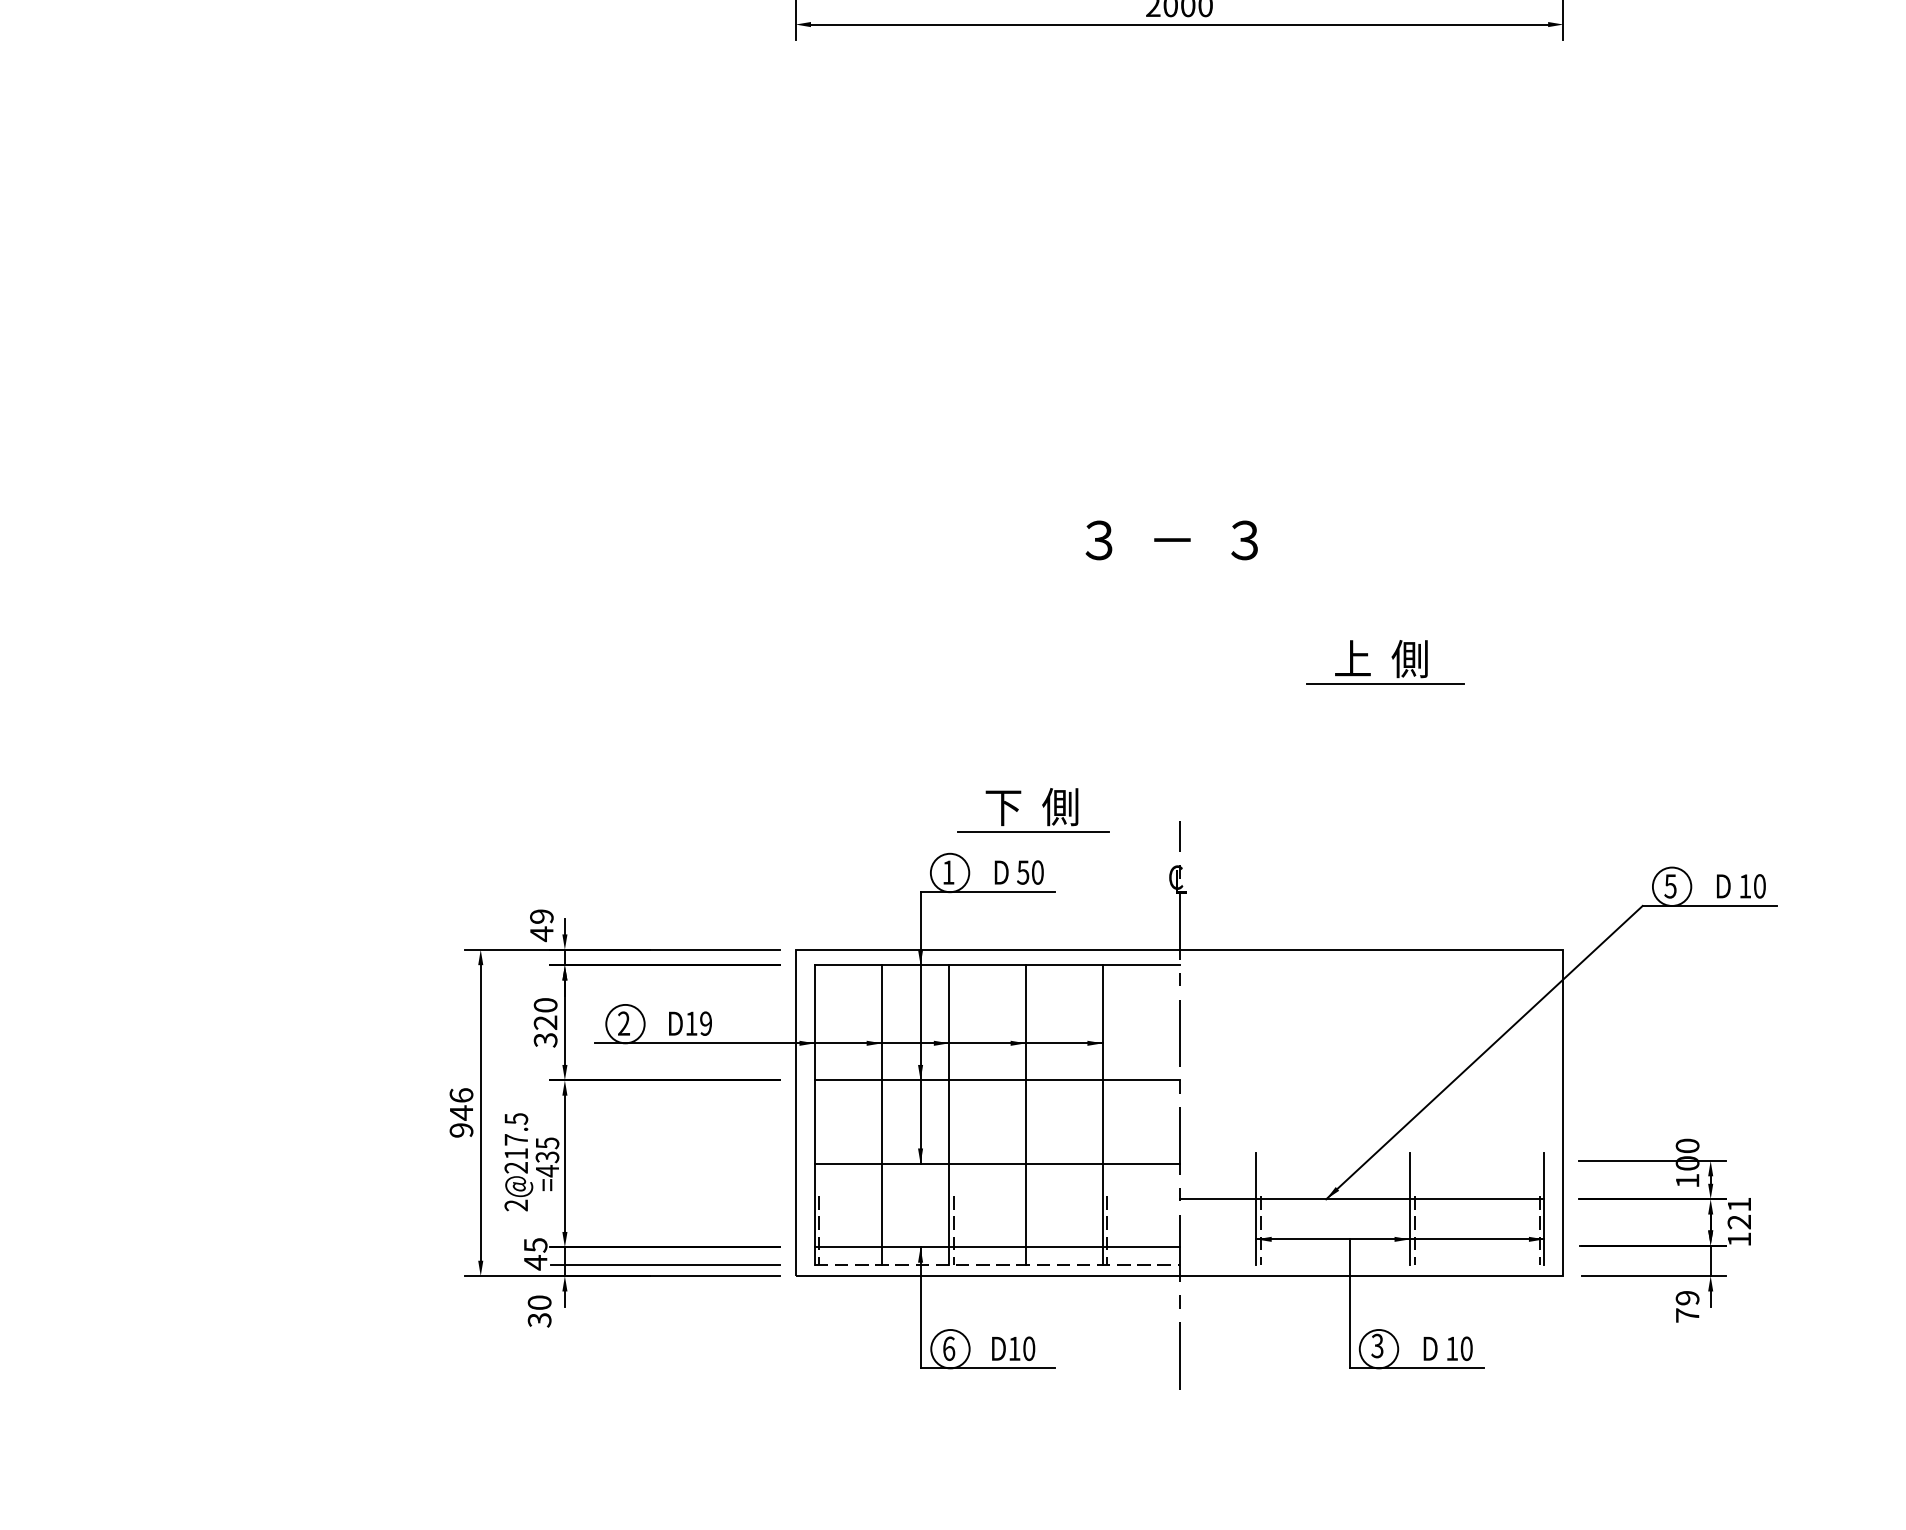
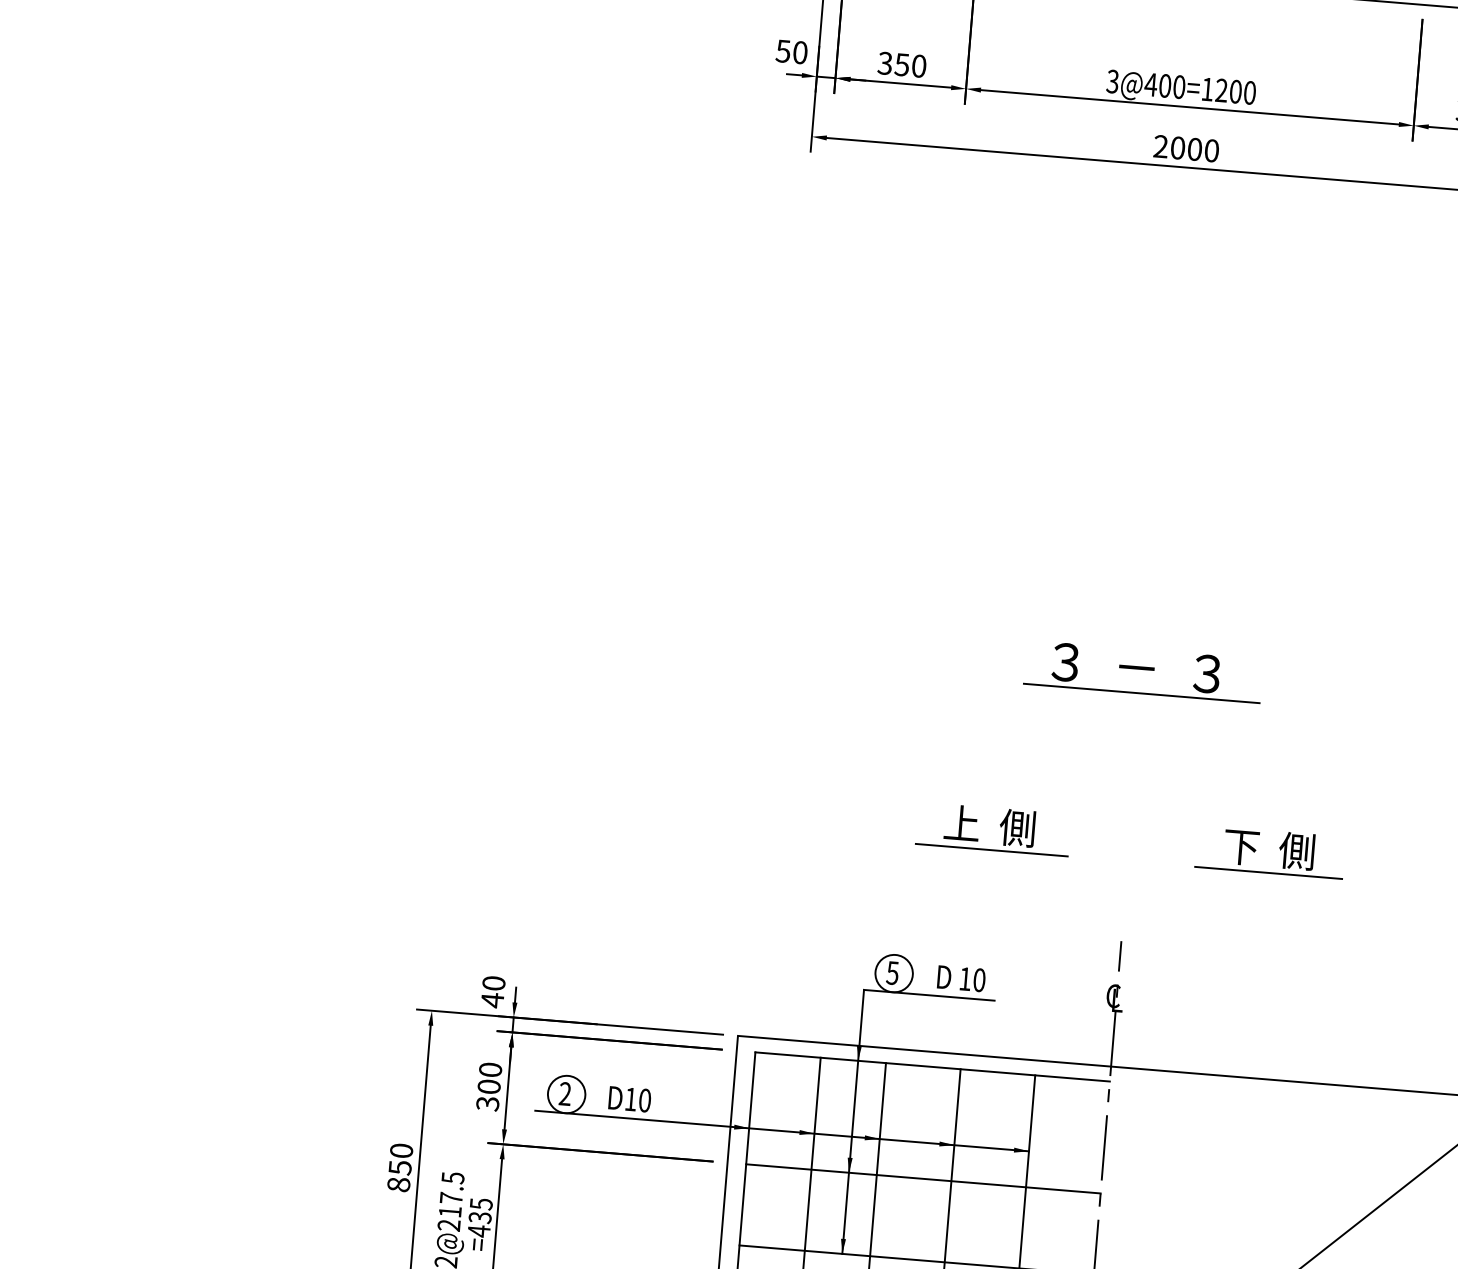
line: (1179, 565) -> (1141, 693), added
part: (1392, 659) -> (1000, 827), moved
part: (1042, 806) -> (1279, 849), moved
text: (948, 872) -> (892, 973), 1 -> 5
text: (1023, 872) -> (965, 979), 50 -> 10
text: (541, 916) -> (493, 983), 49 -> 40
text: (545, 1022) -> (489, 1086), 320 -> 300
text: (706, 1023) -> (645, 1100), D19 -> D10
text: (461, 1112) -> (400, 1167), 946 -> 850

